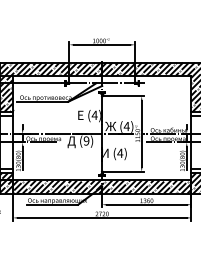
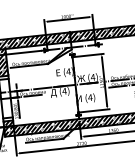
text: (86, 140) -> (64, 90), (9) -> (4)

